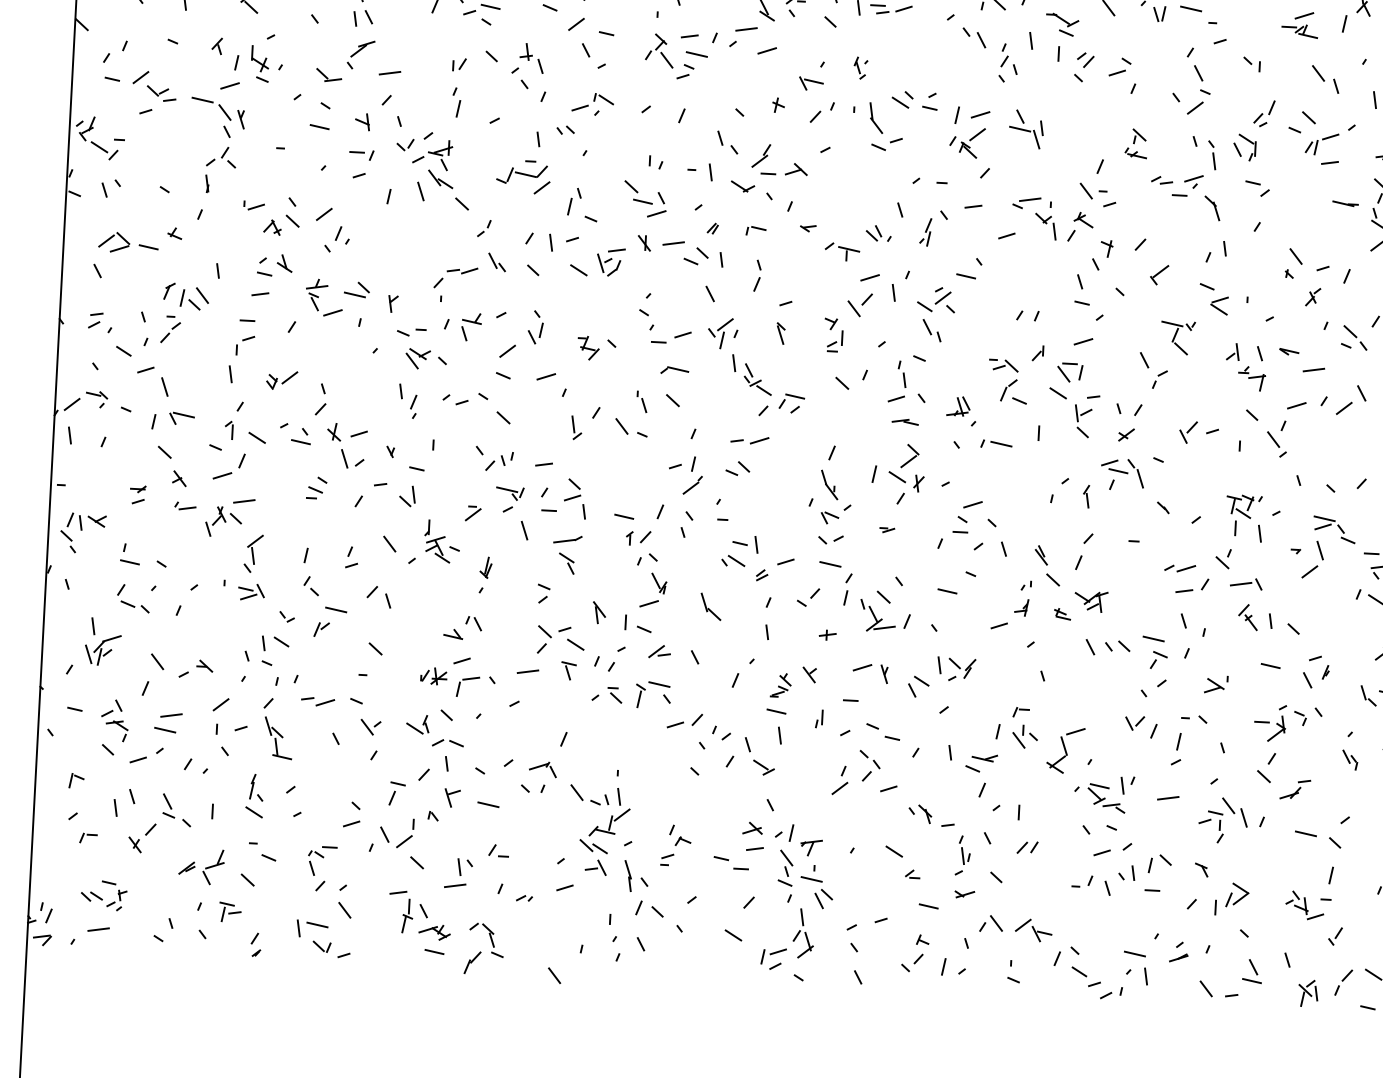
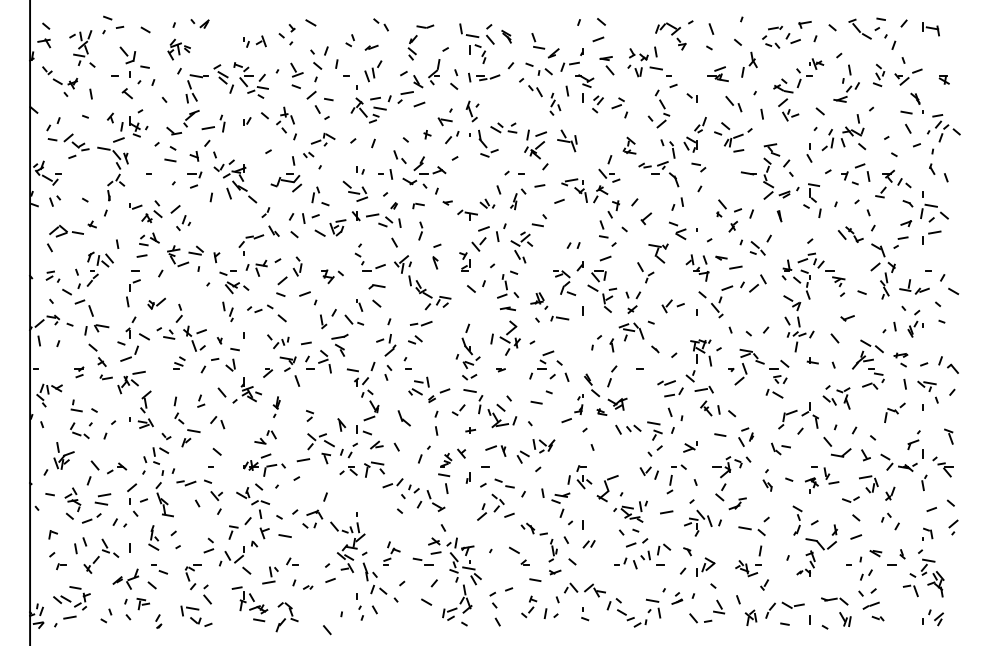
part: (860, 68) -> (472, 111), size x1.67
part: (456, 102) -> (222, 123), moved
part: (566, 553) -> (339, 344), moved
part: (103, 895) -> (71, 598), size x1.43

